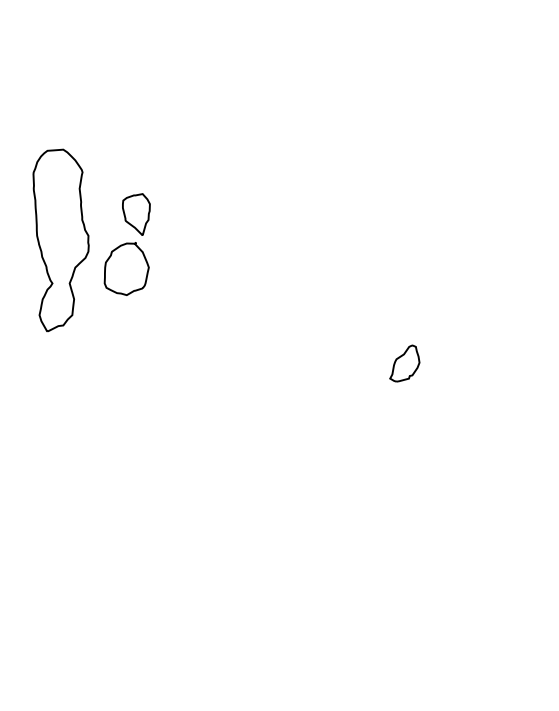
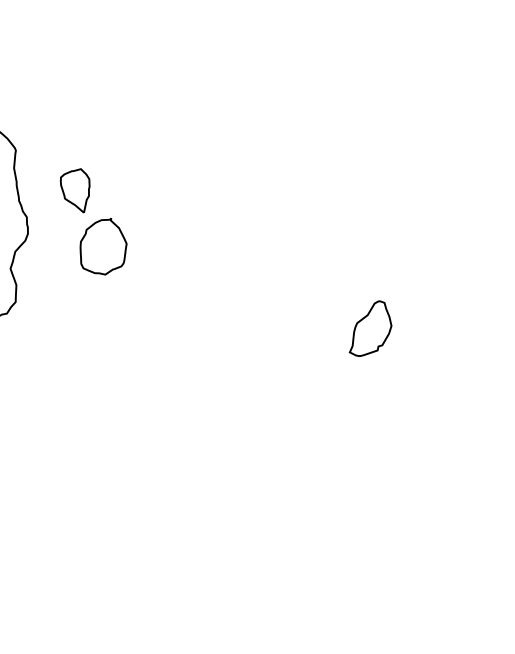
part: (126, 268) -> (103, 246), moved
part: (404, 363) -> (369, 328), size x1.4

